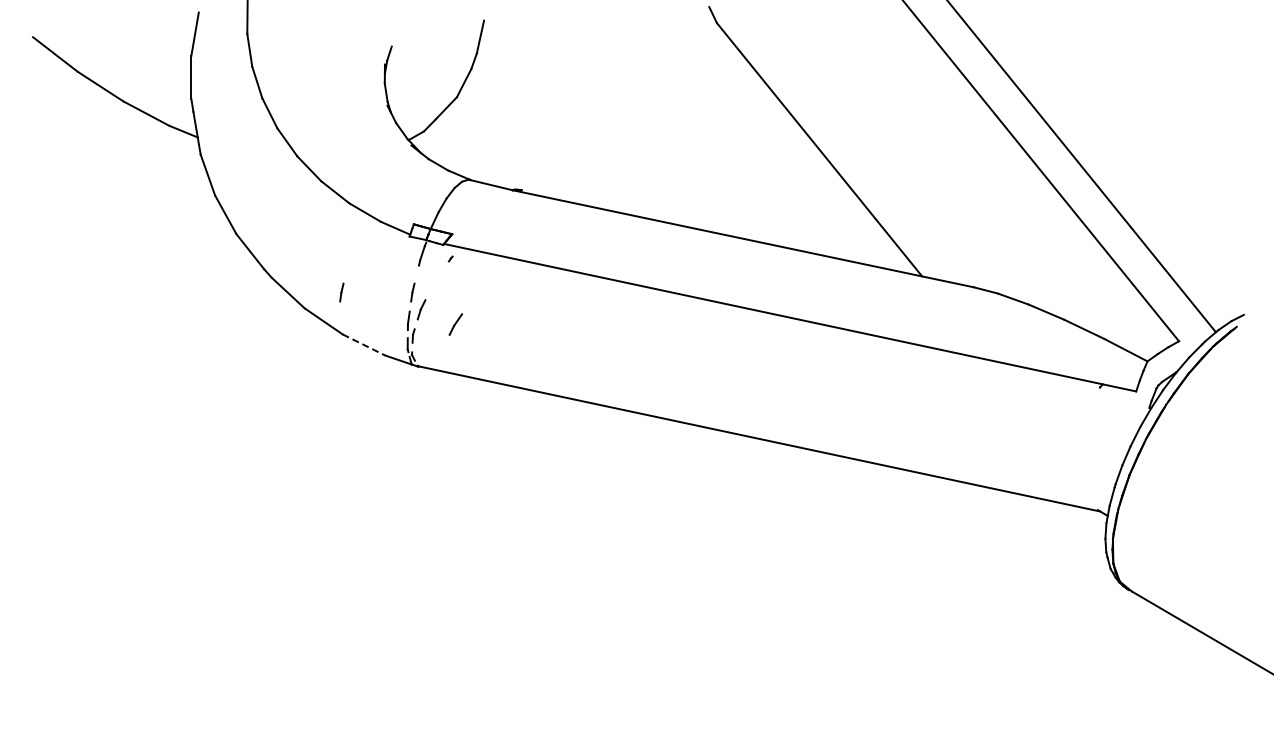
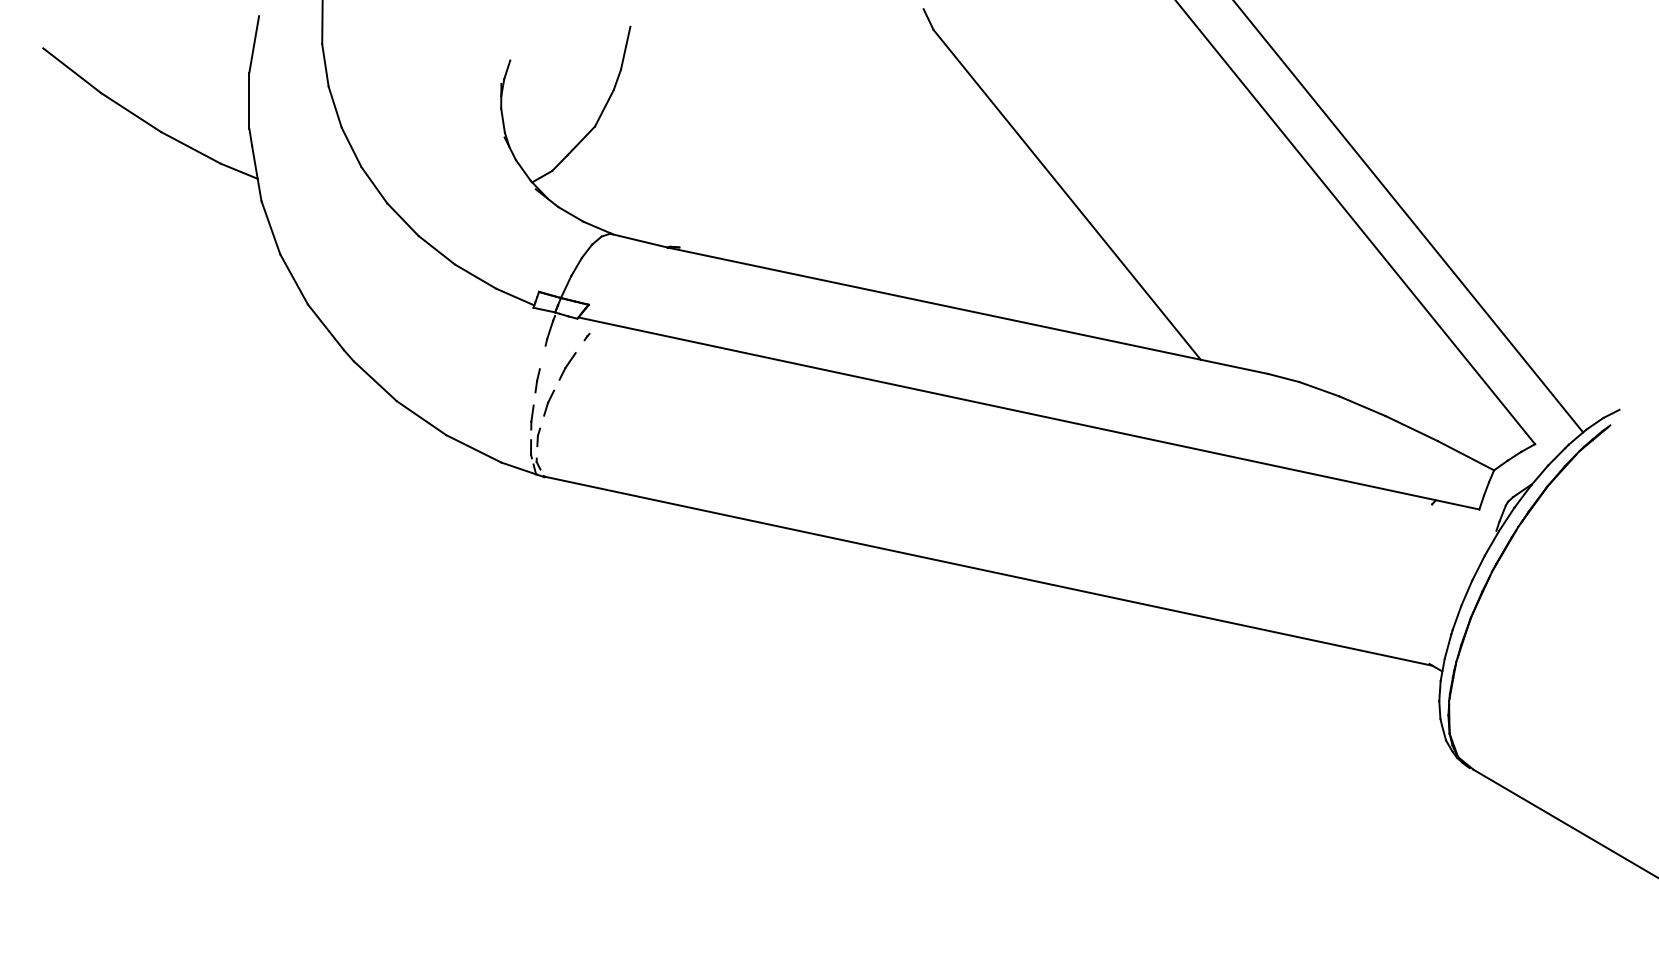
line: (341, 292) -> (444, 380), removed
line: (455, 324) -> (567, 366), moved
line: (363, 344) -> (473, 448), dashed -> solid

